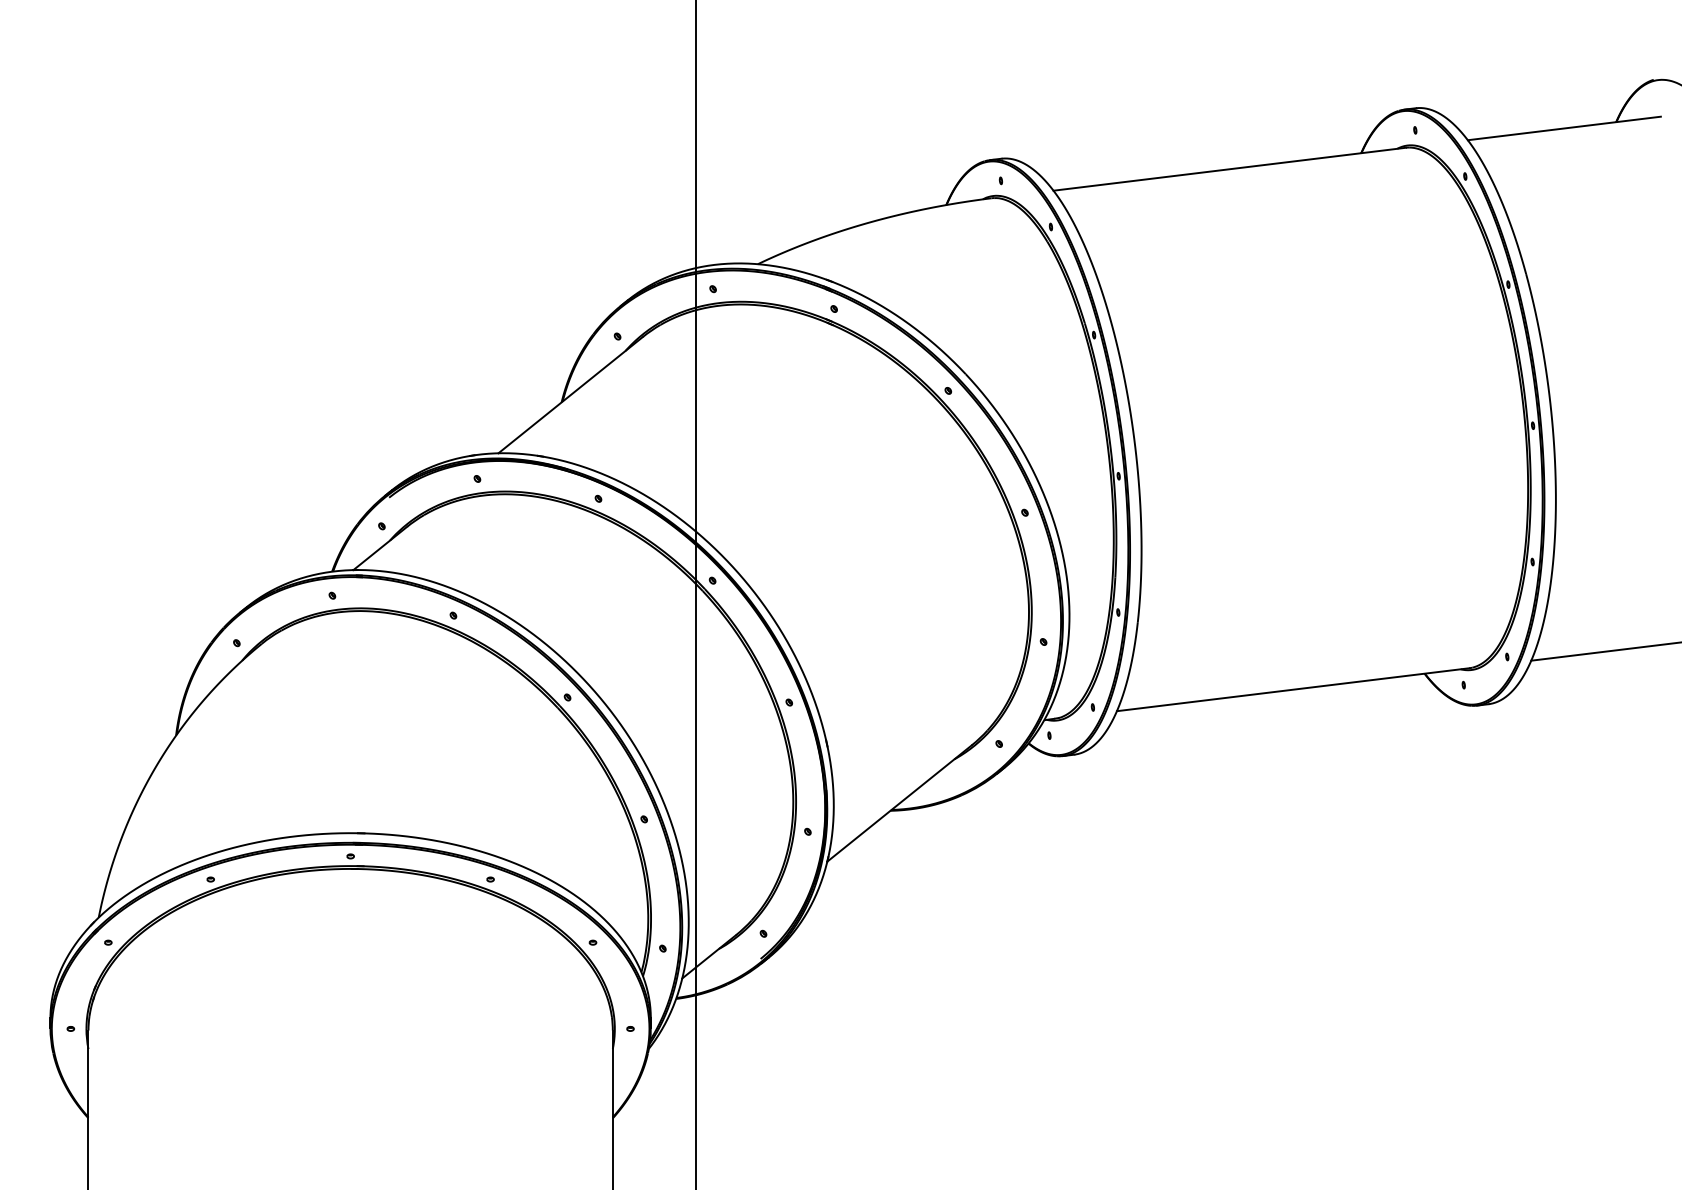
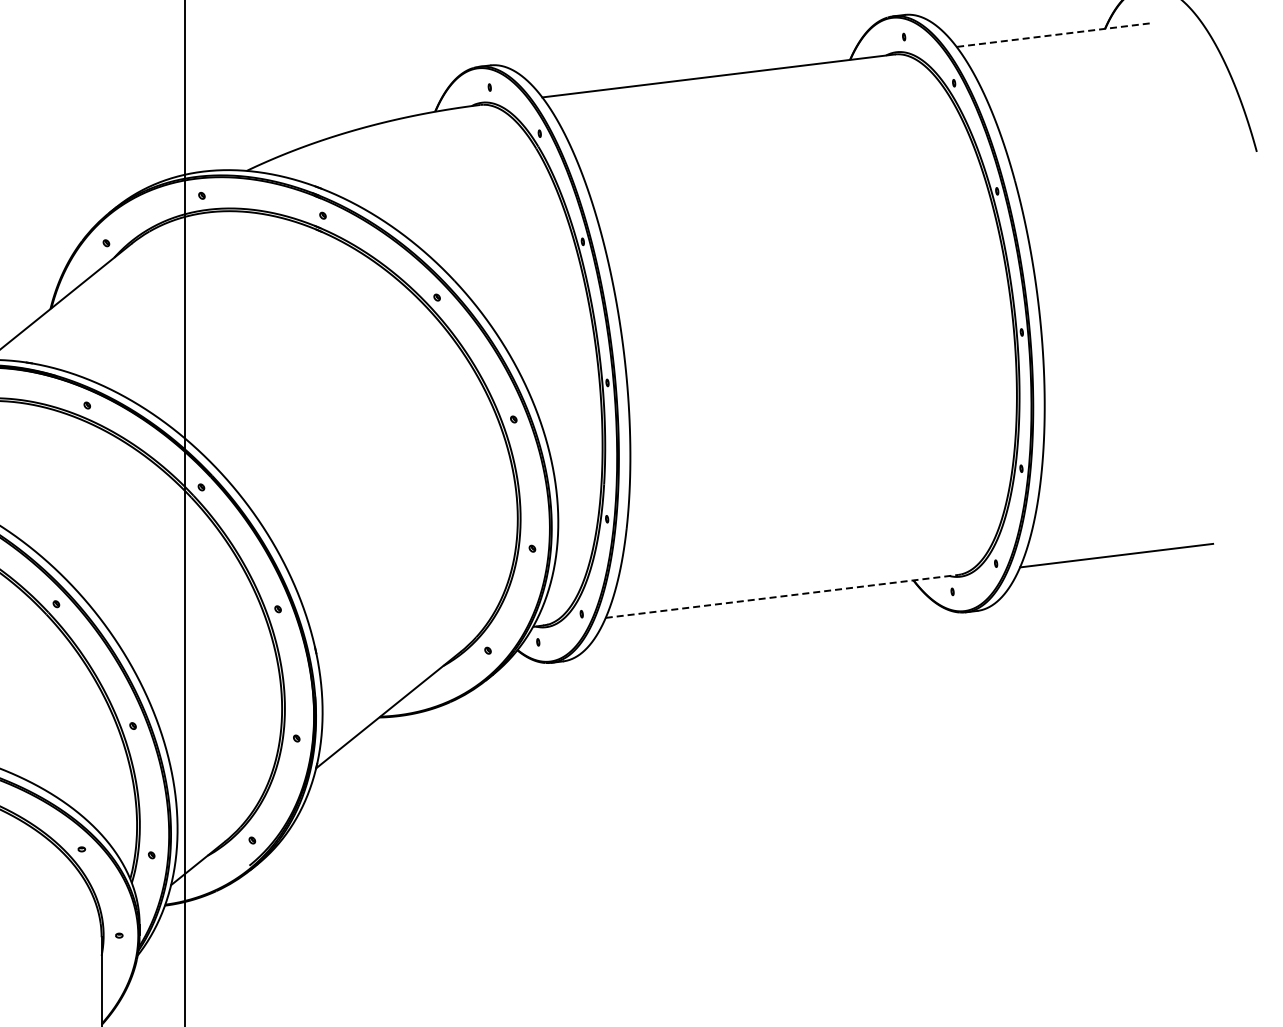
line: (1563, 128) -> (1052, 35), solid -> dashed
line: (1293, 689) -> (782, 596), solid -> dashed

